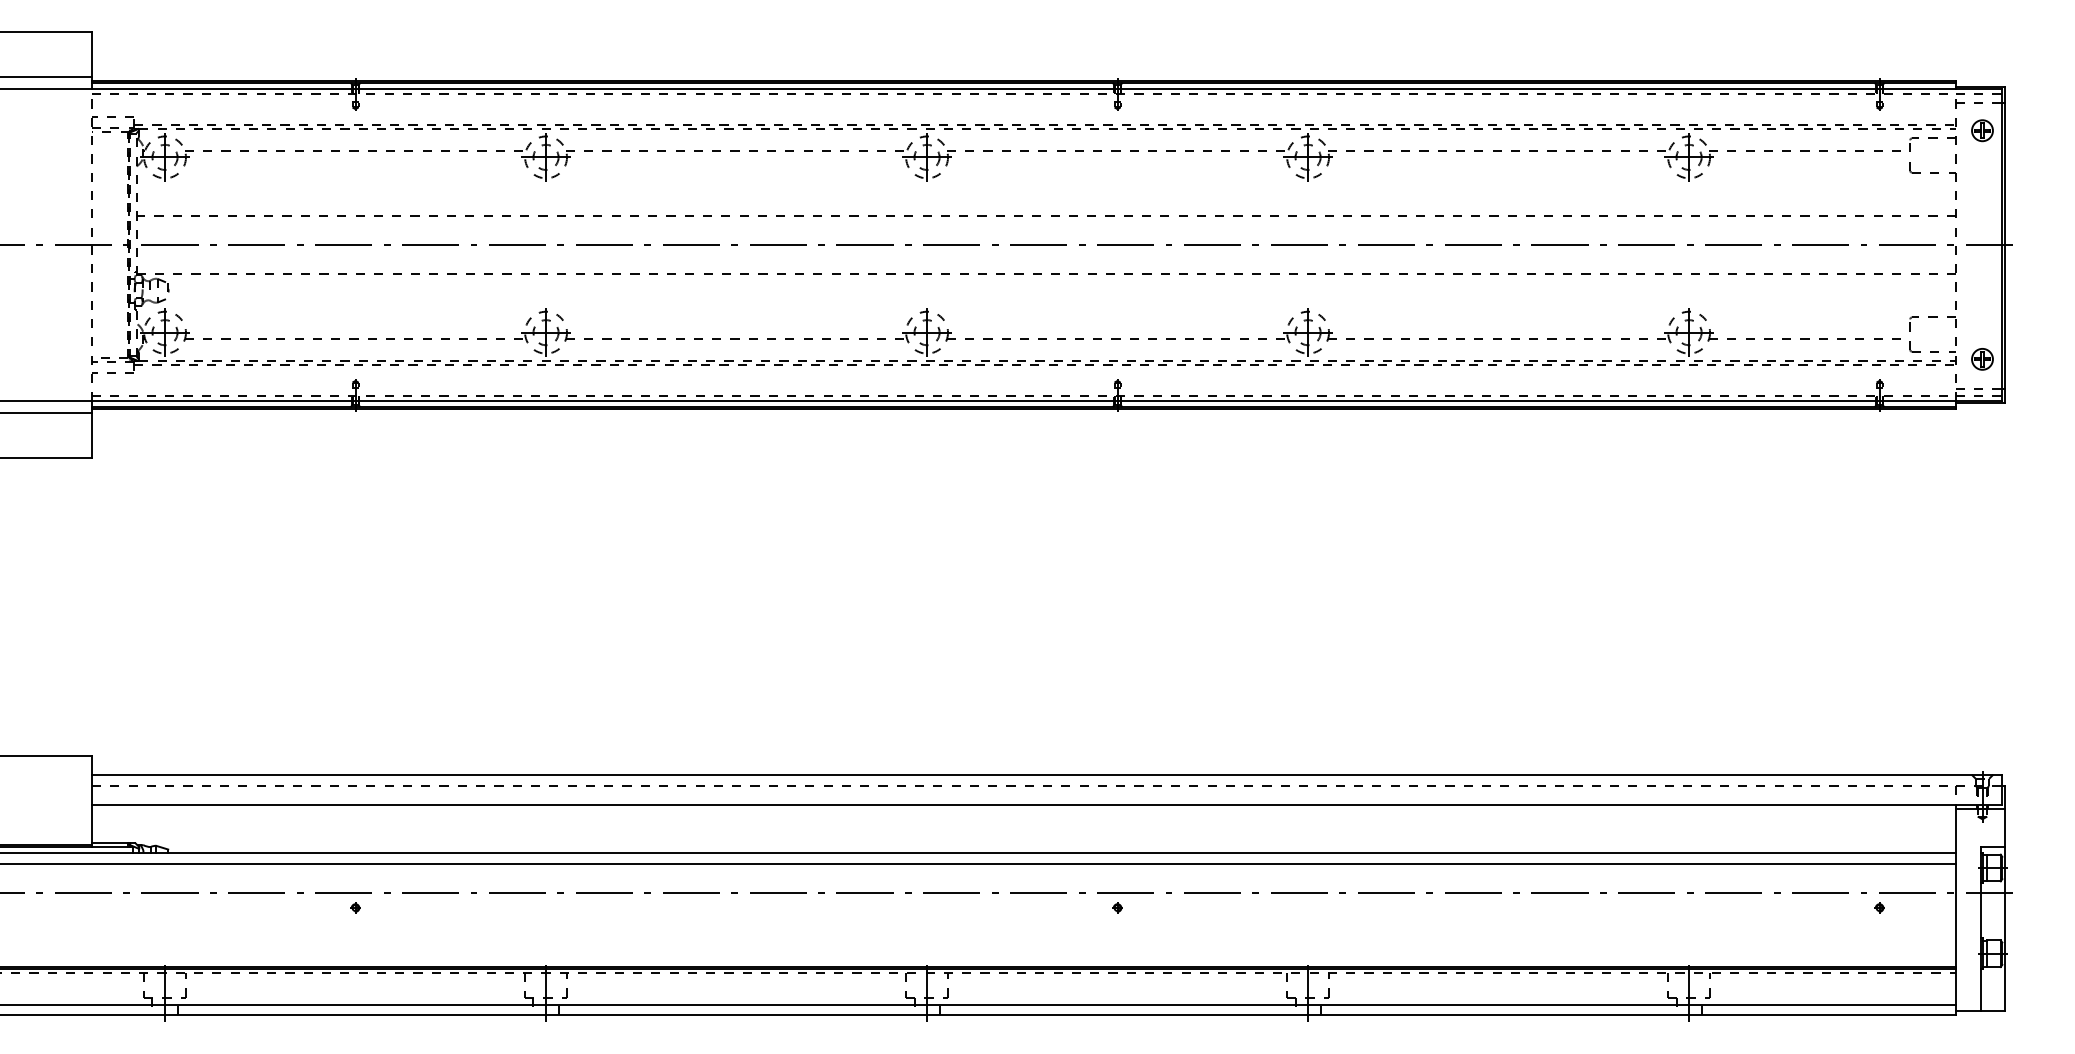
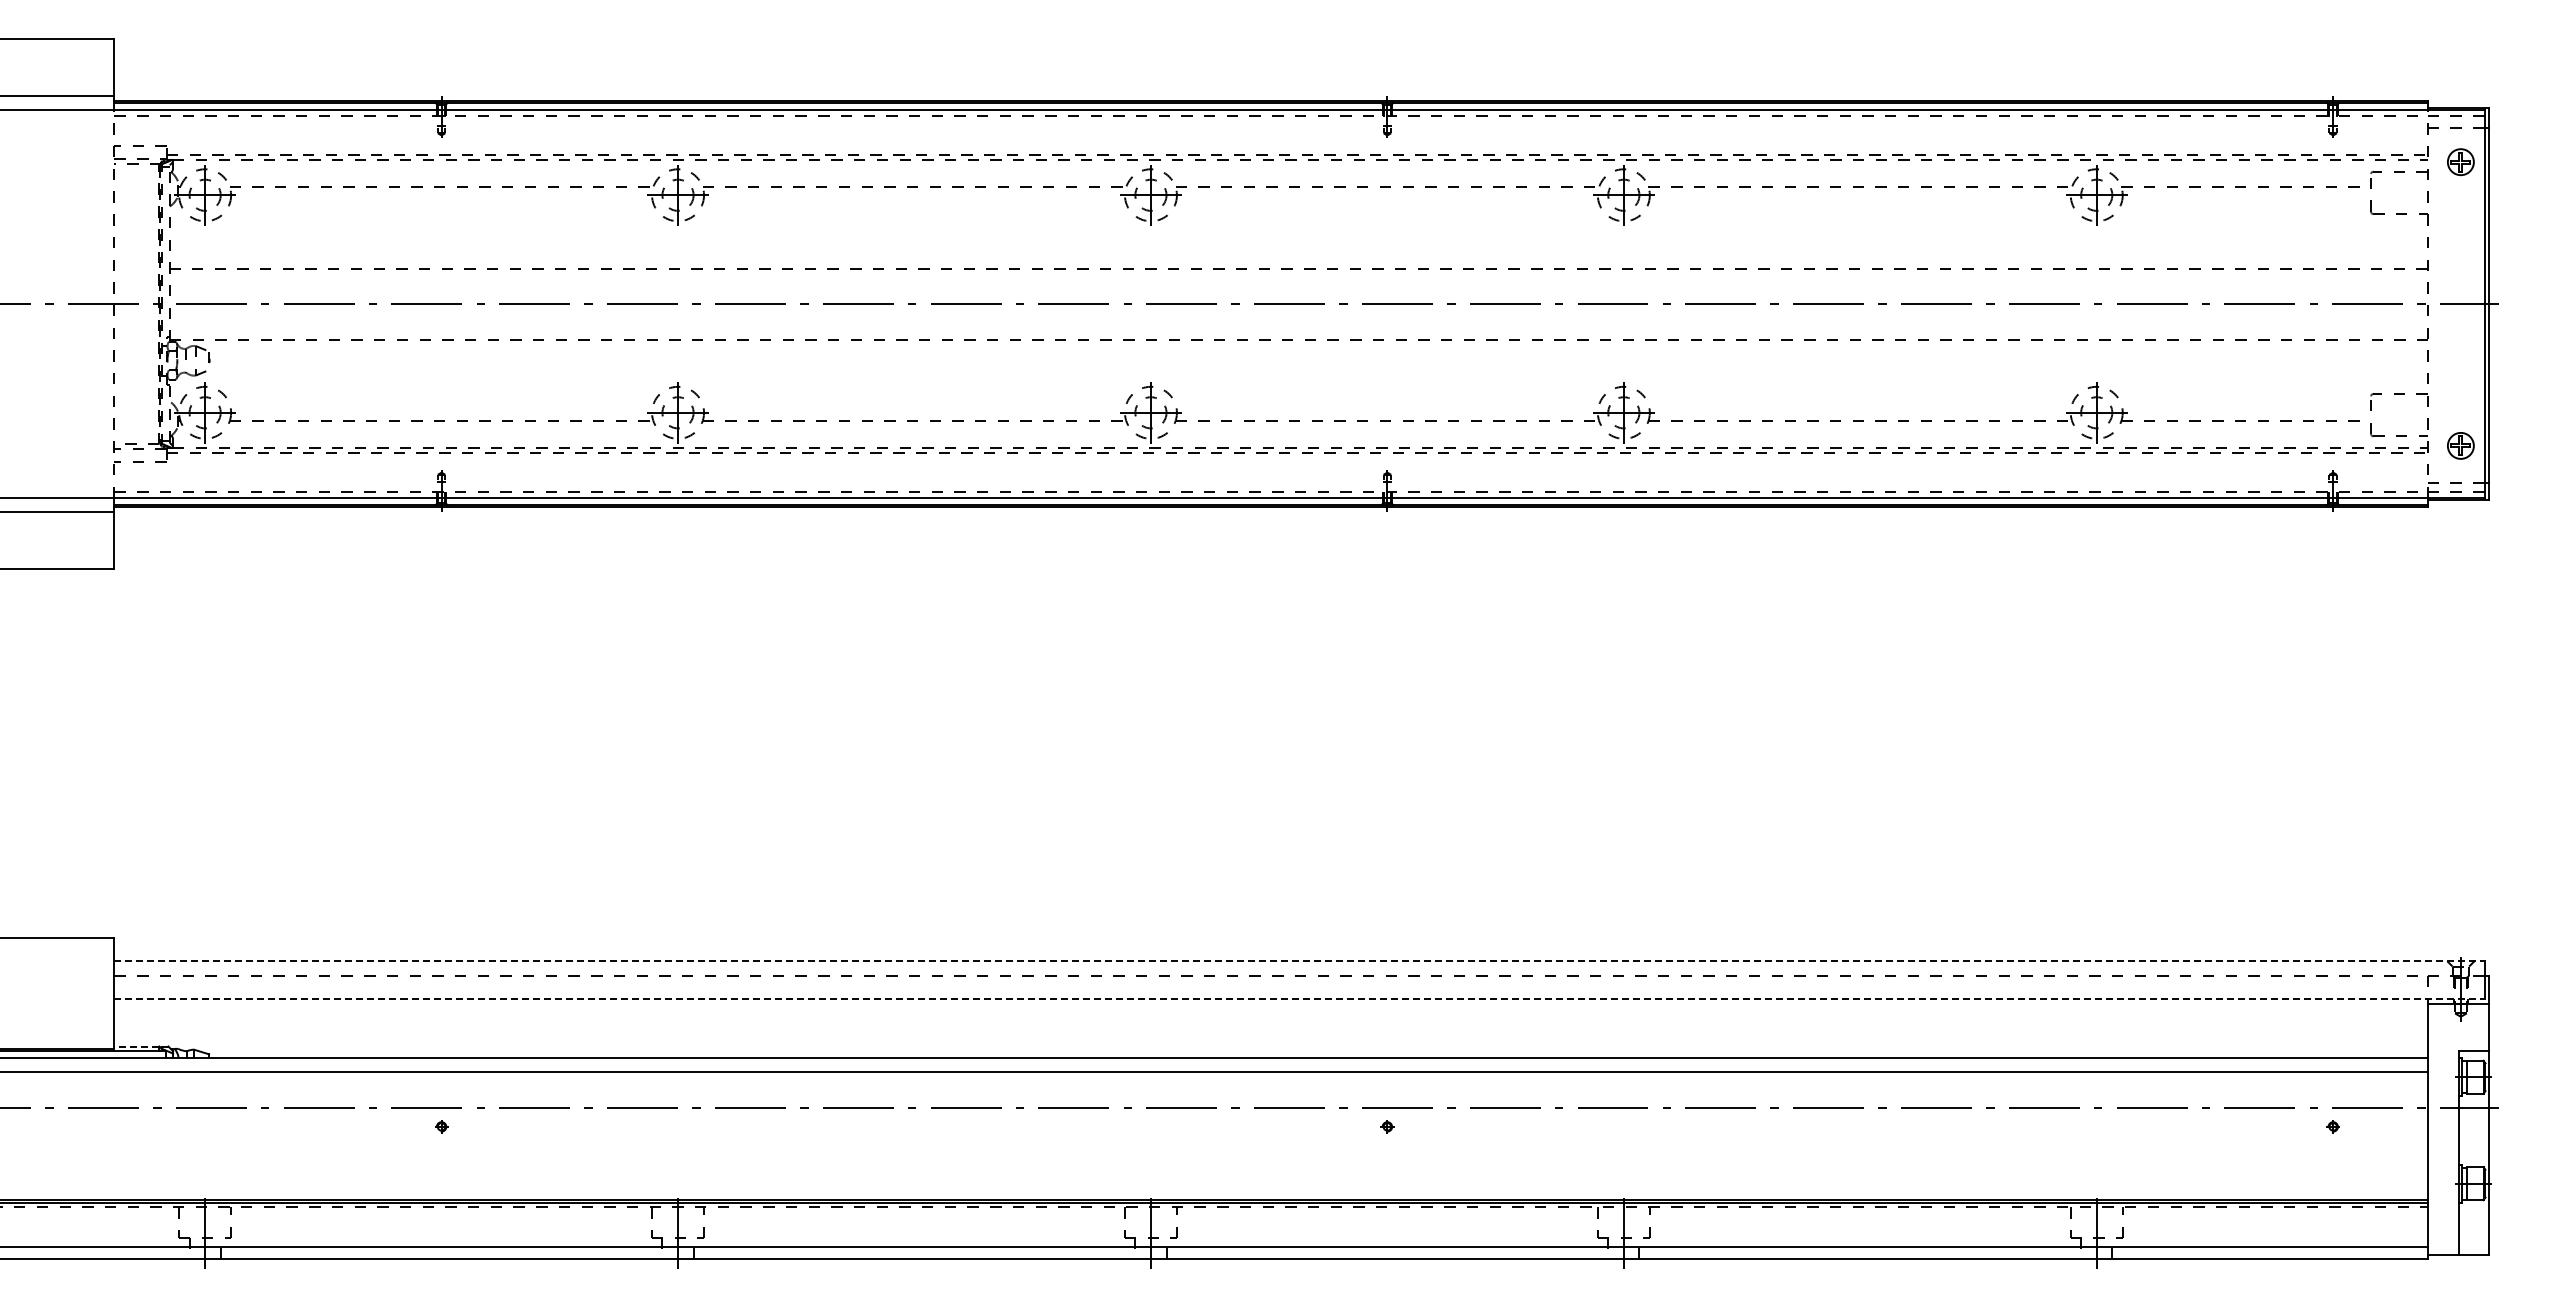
line: (1047, 774) -> (1300, 961), solid -> dashed
line: (1047, 805) -> (1300, 999), solid -> dashed
line: (109, 843) -> (136, 1046), solid -> dashed

